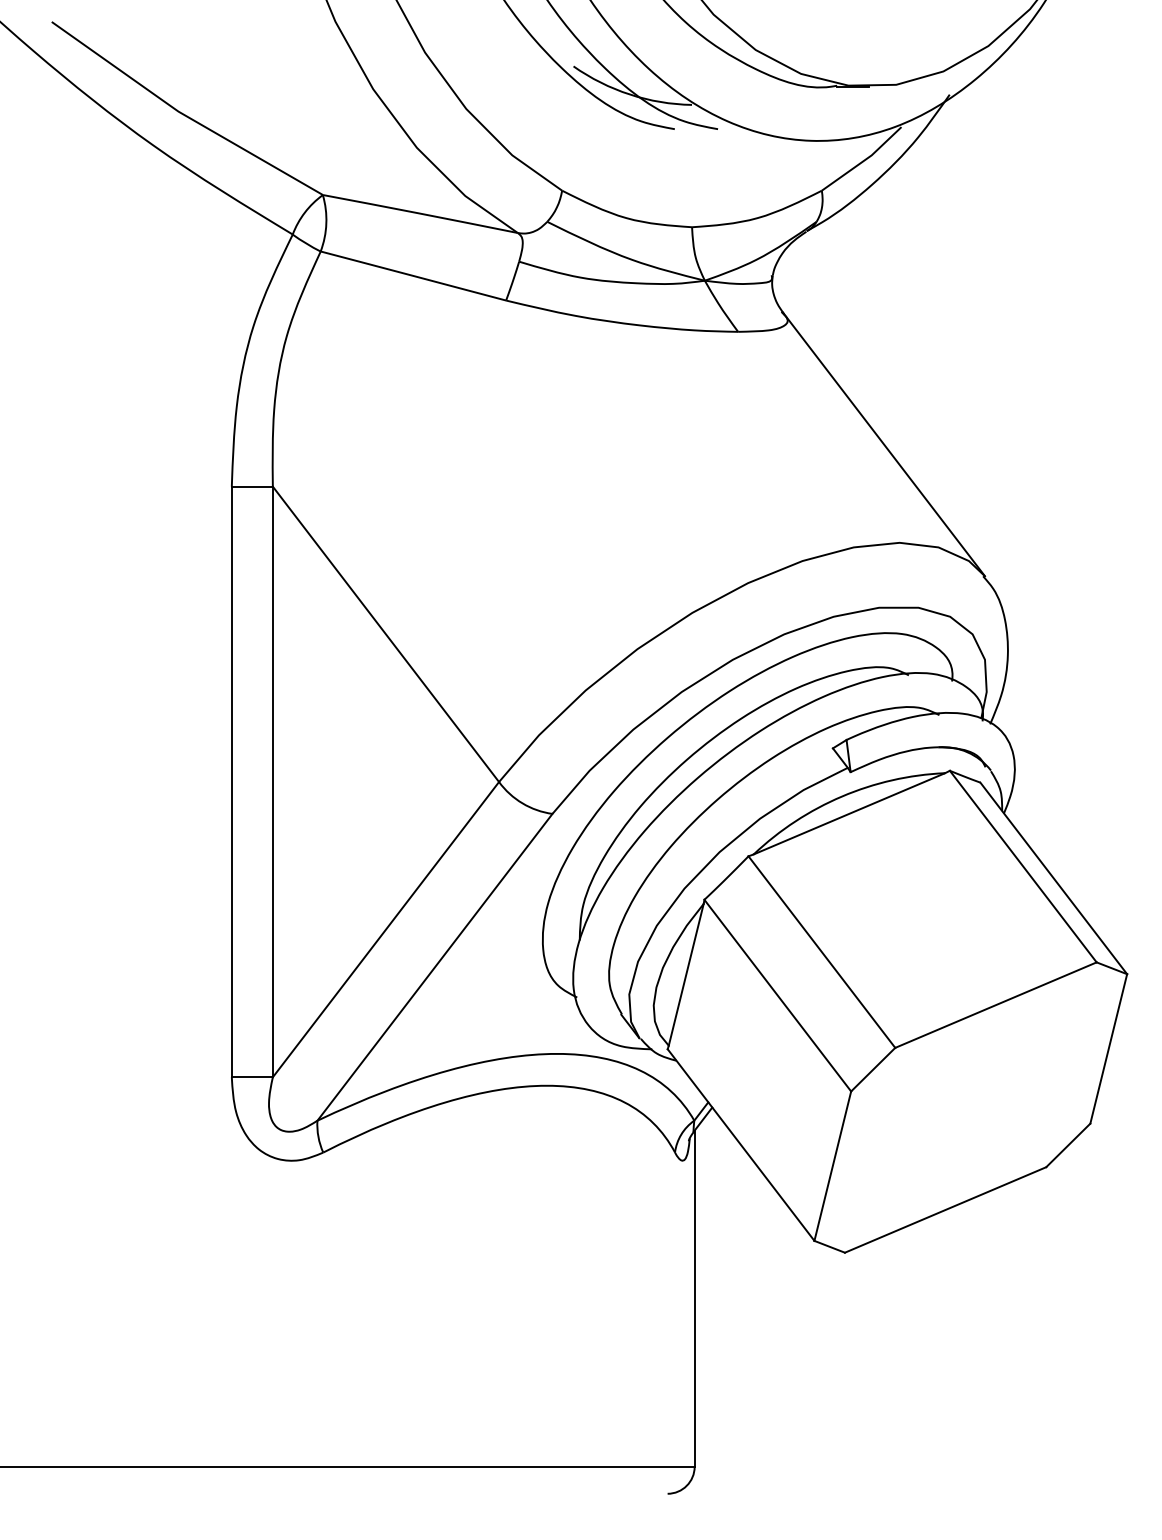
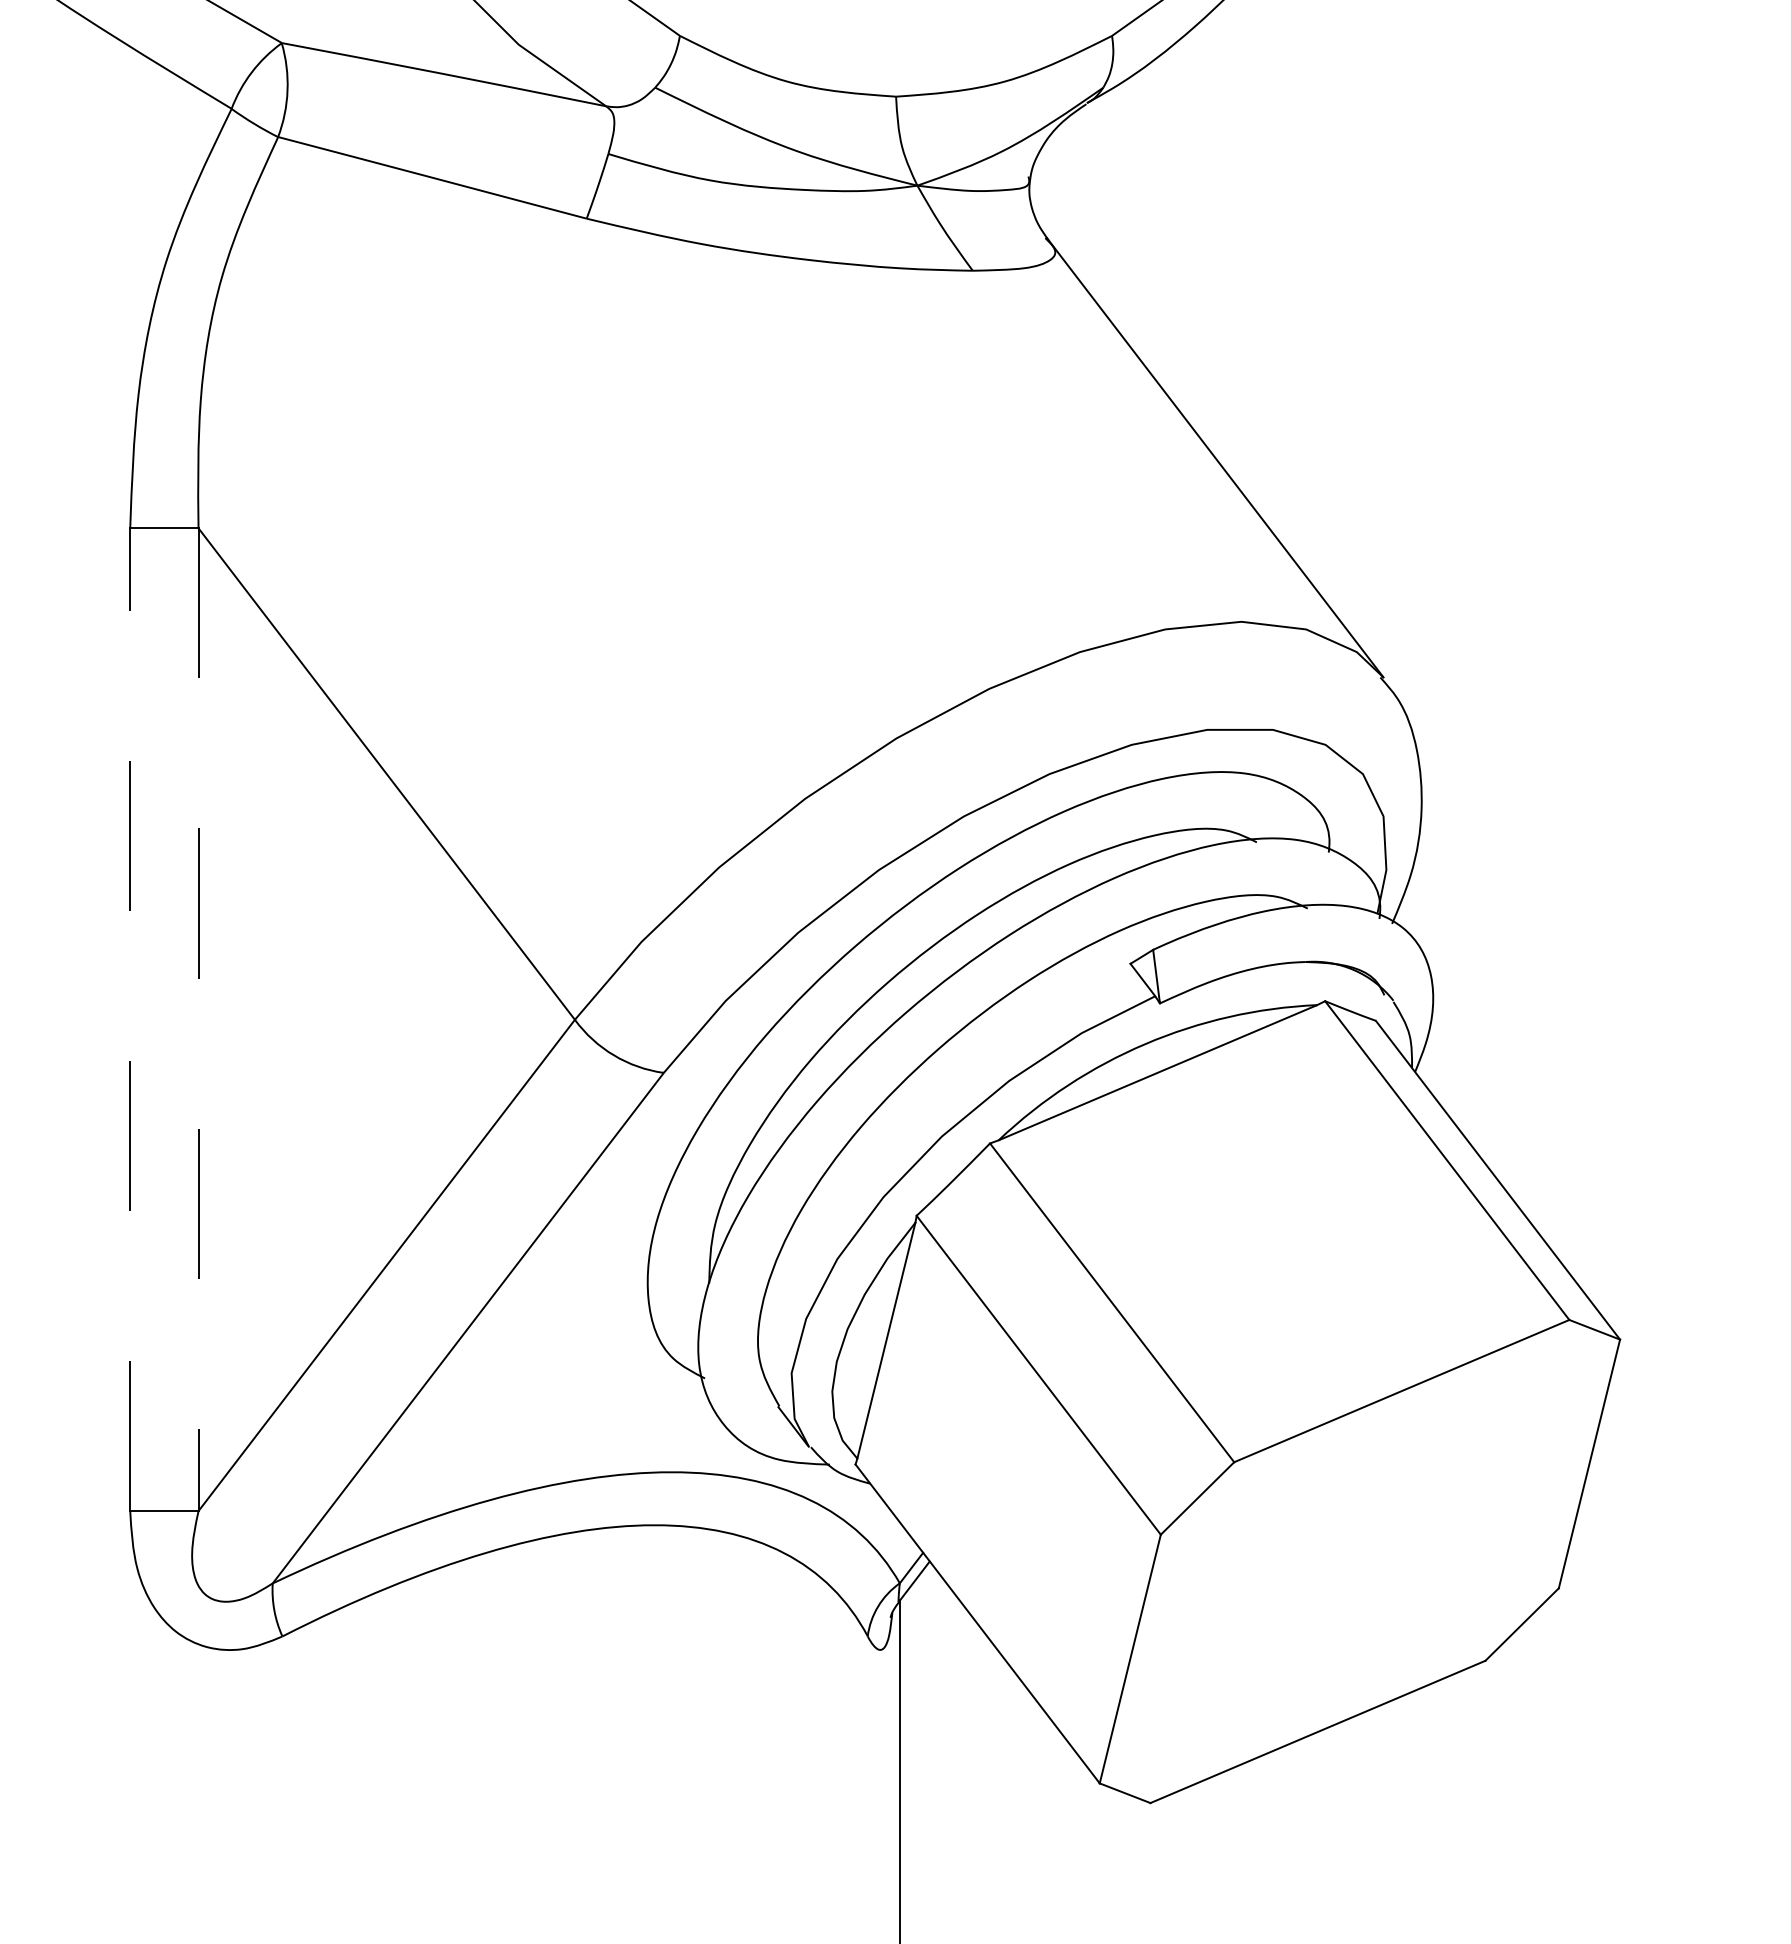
line: (231, 781) -> (129, 1018), solid -> dashed
line: (272, 782) -> (197, 1020), solid -> dashed

